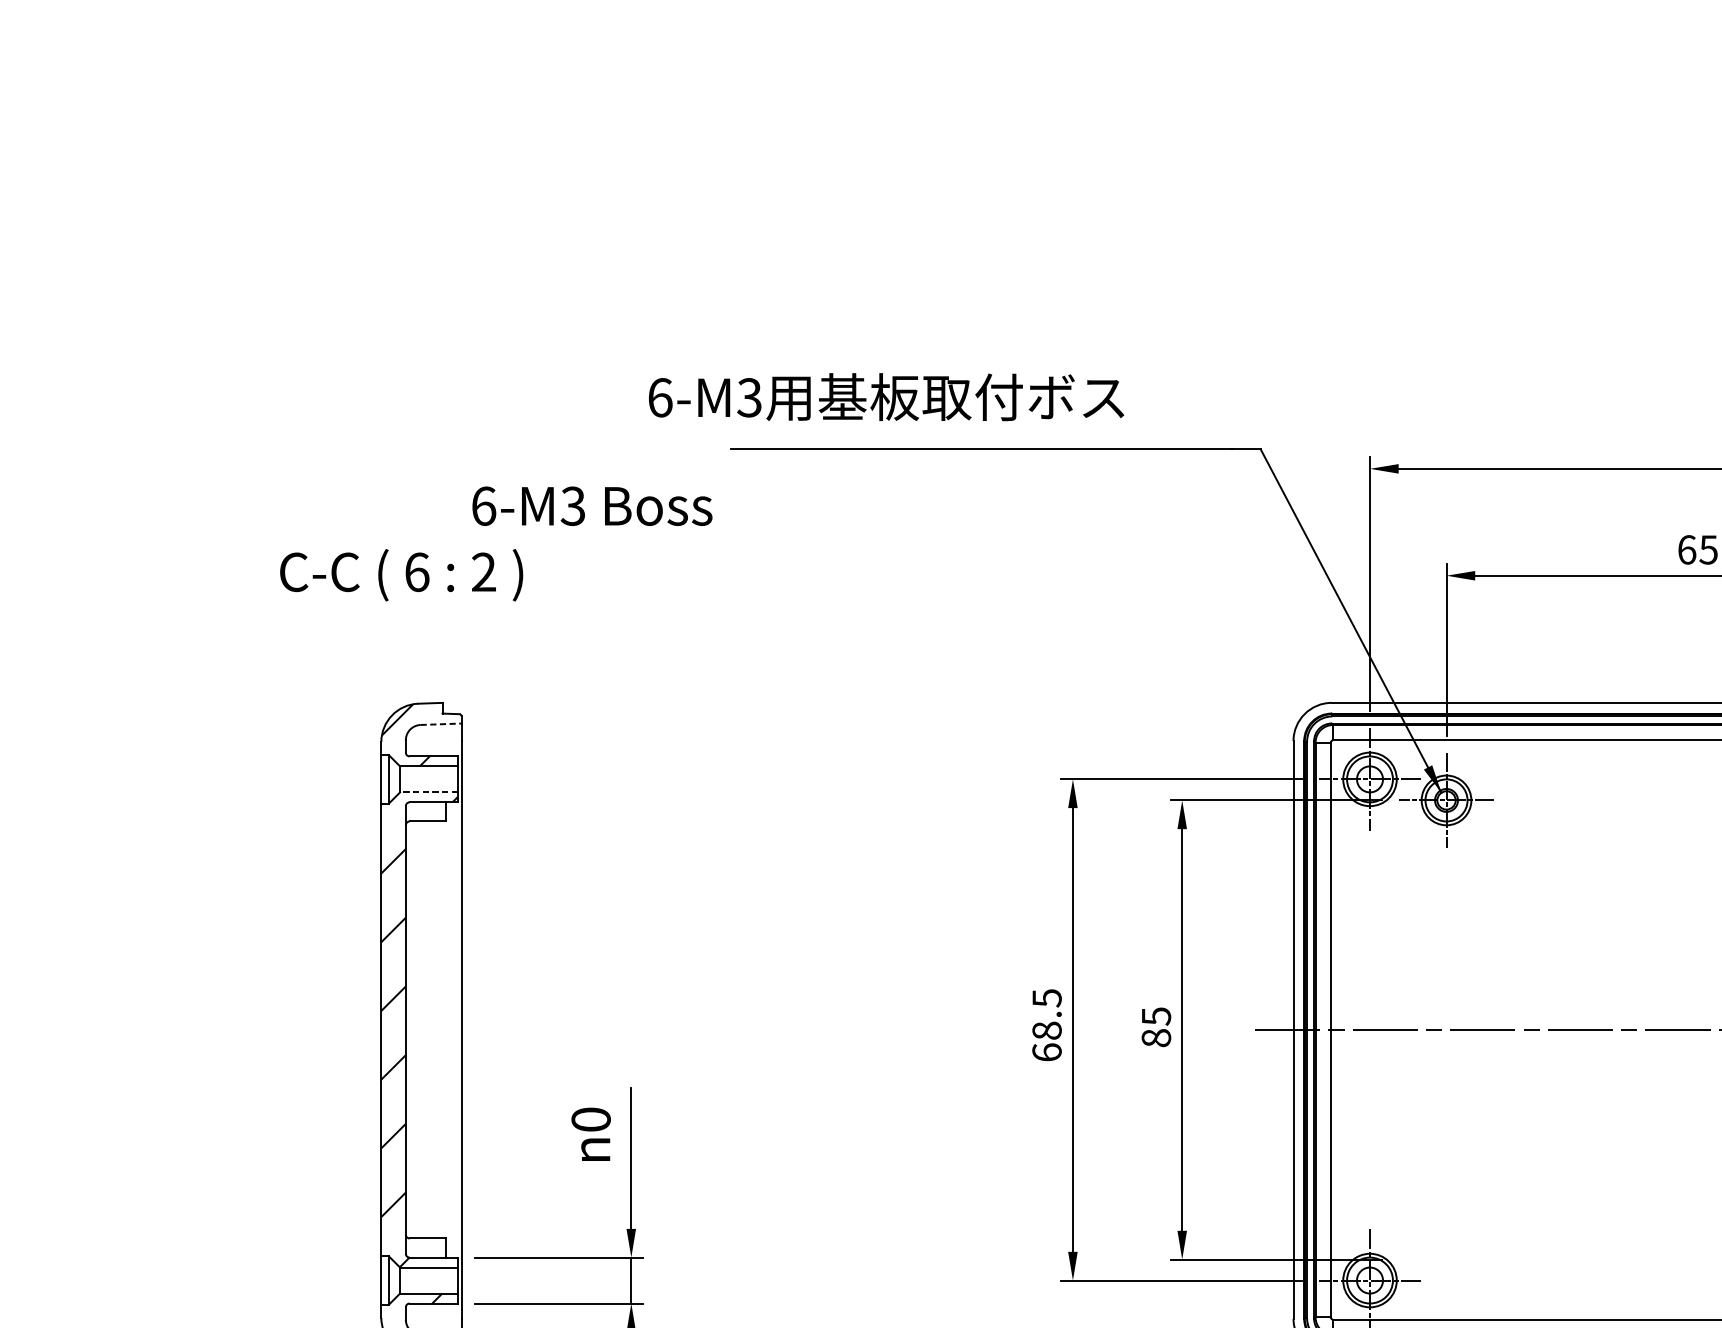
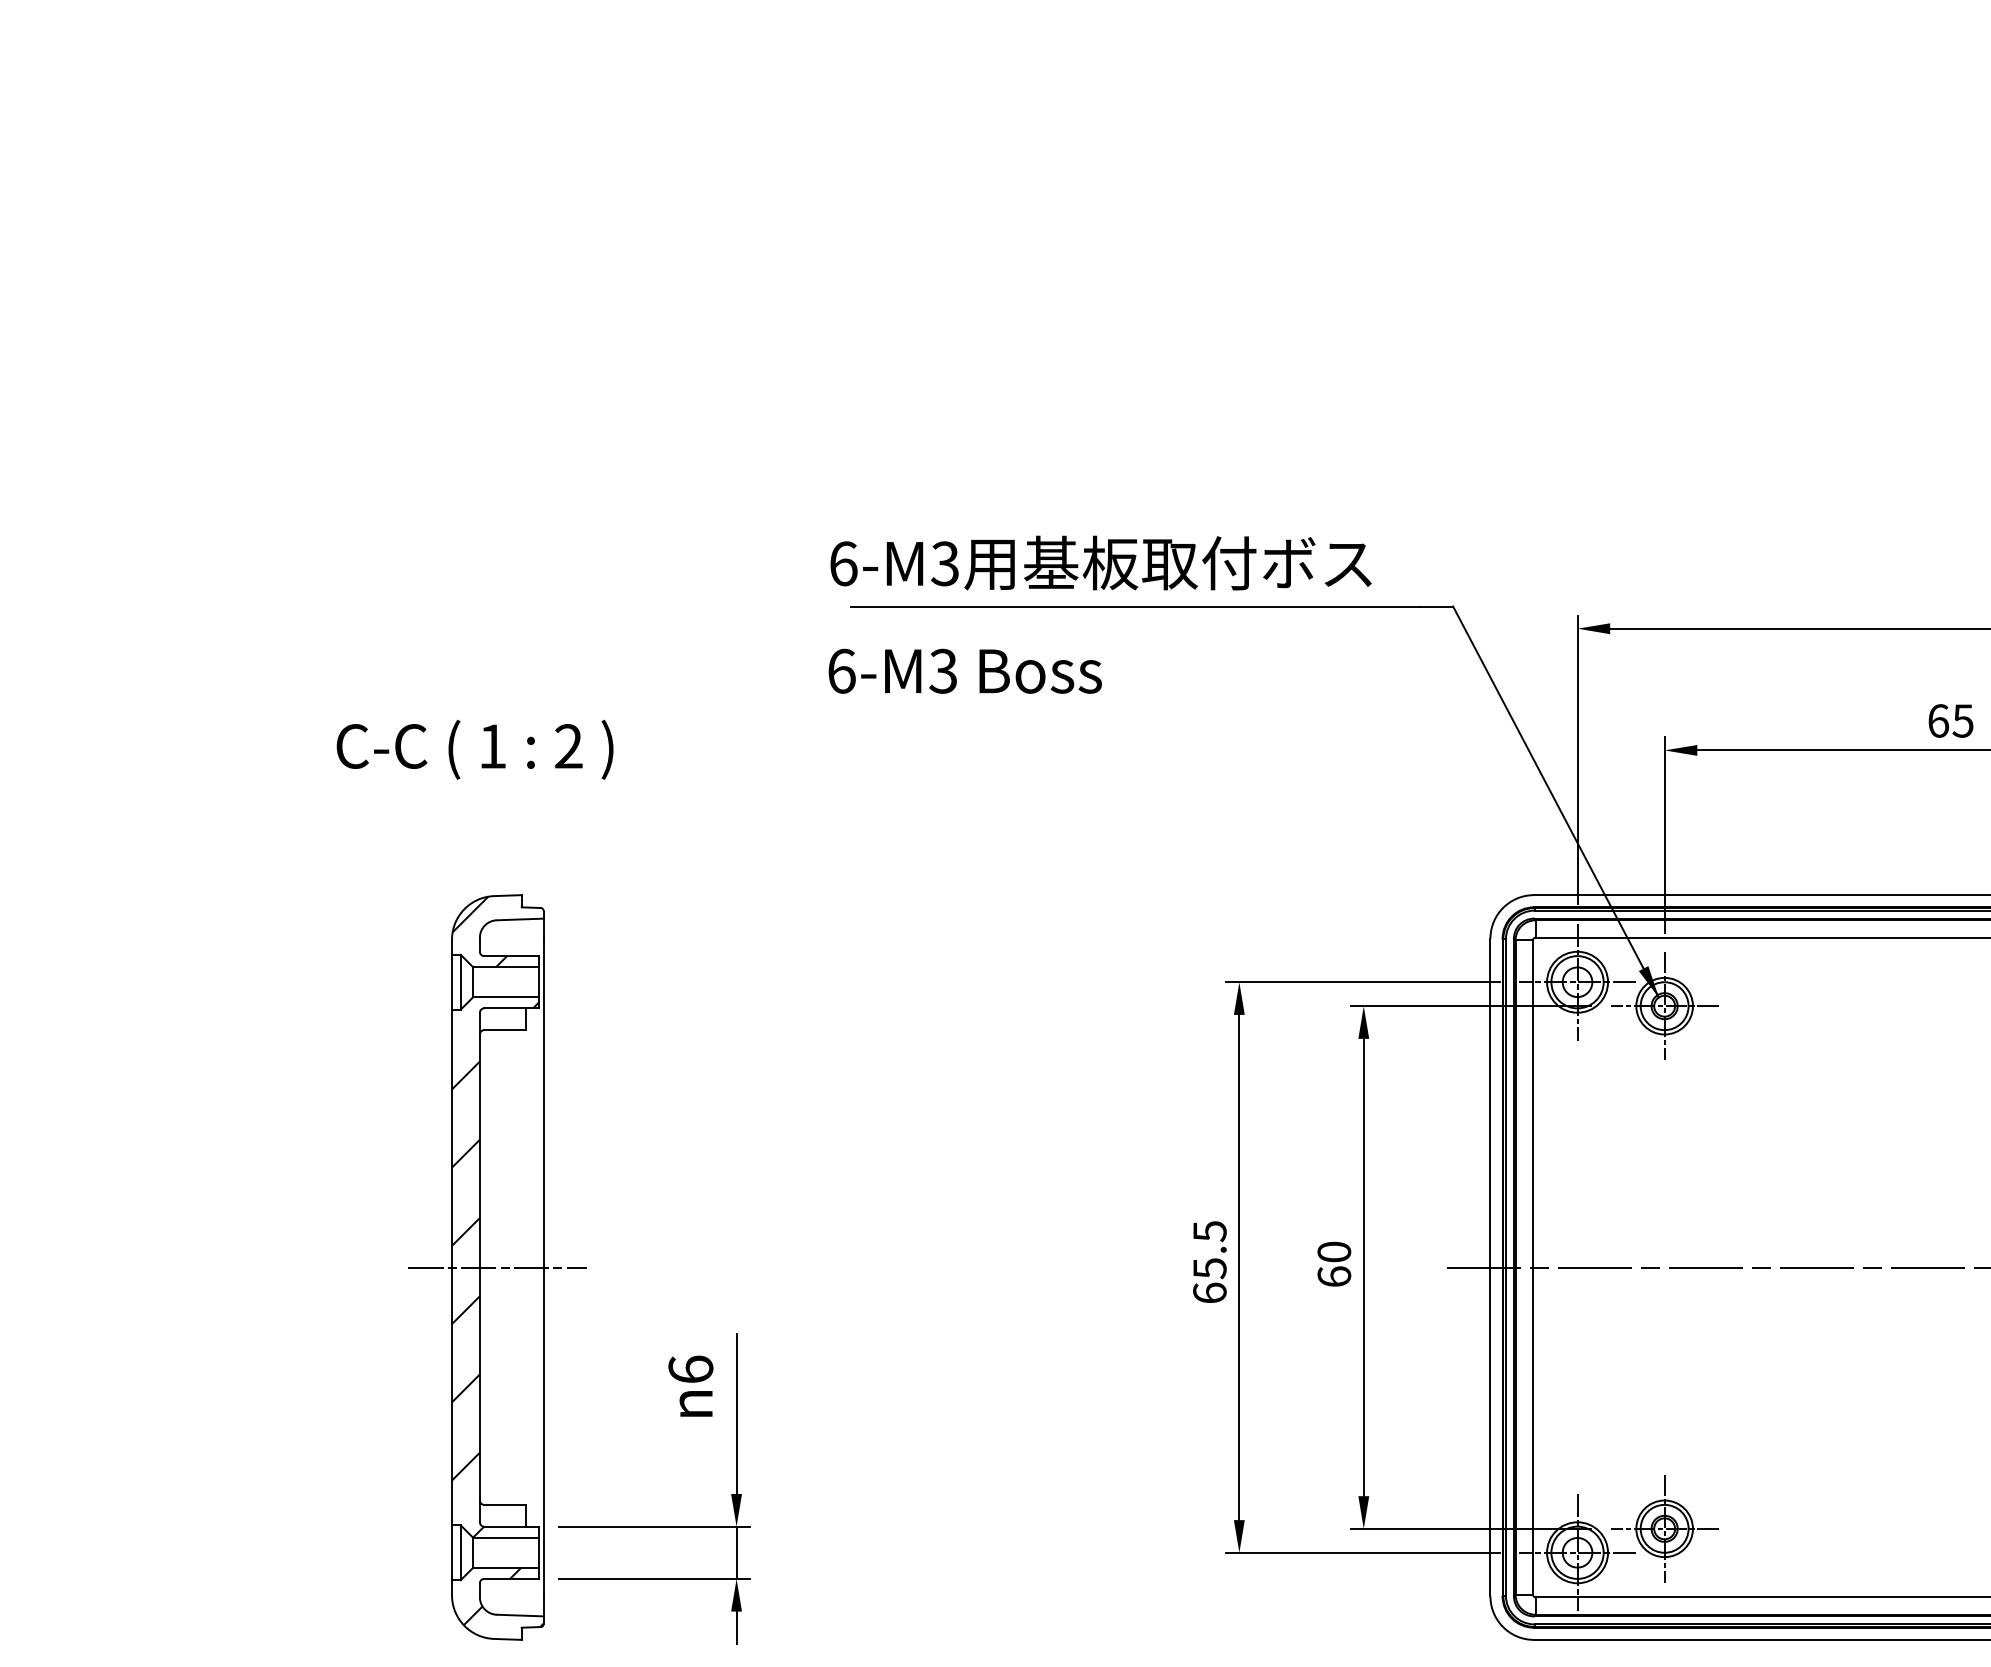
text: (885, 396) -> (1100, 562), moved
text: (591, 505) -> (964, 670), moved
text: (416, 572) -> (492, 746), 6 -> 1
line: (441, 724) -> (520, 919), dashed -> solid
line: (429, 792) -> (506, 997), dashed -> solid
text: (1156, 1026) -> (1334, 1263), 85 -> 60
line: (421, 1029) -> (497, 1267), added
text: (1046, 1030) -> (1209, 1268), 68.5 -> 65.5
text: (590, 1119) -> (690, 1369), 0 -> 6
part: (1446, 1259) -> (1664, 1528), added

